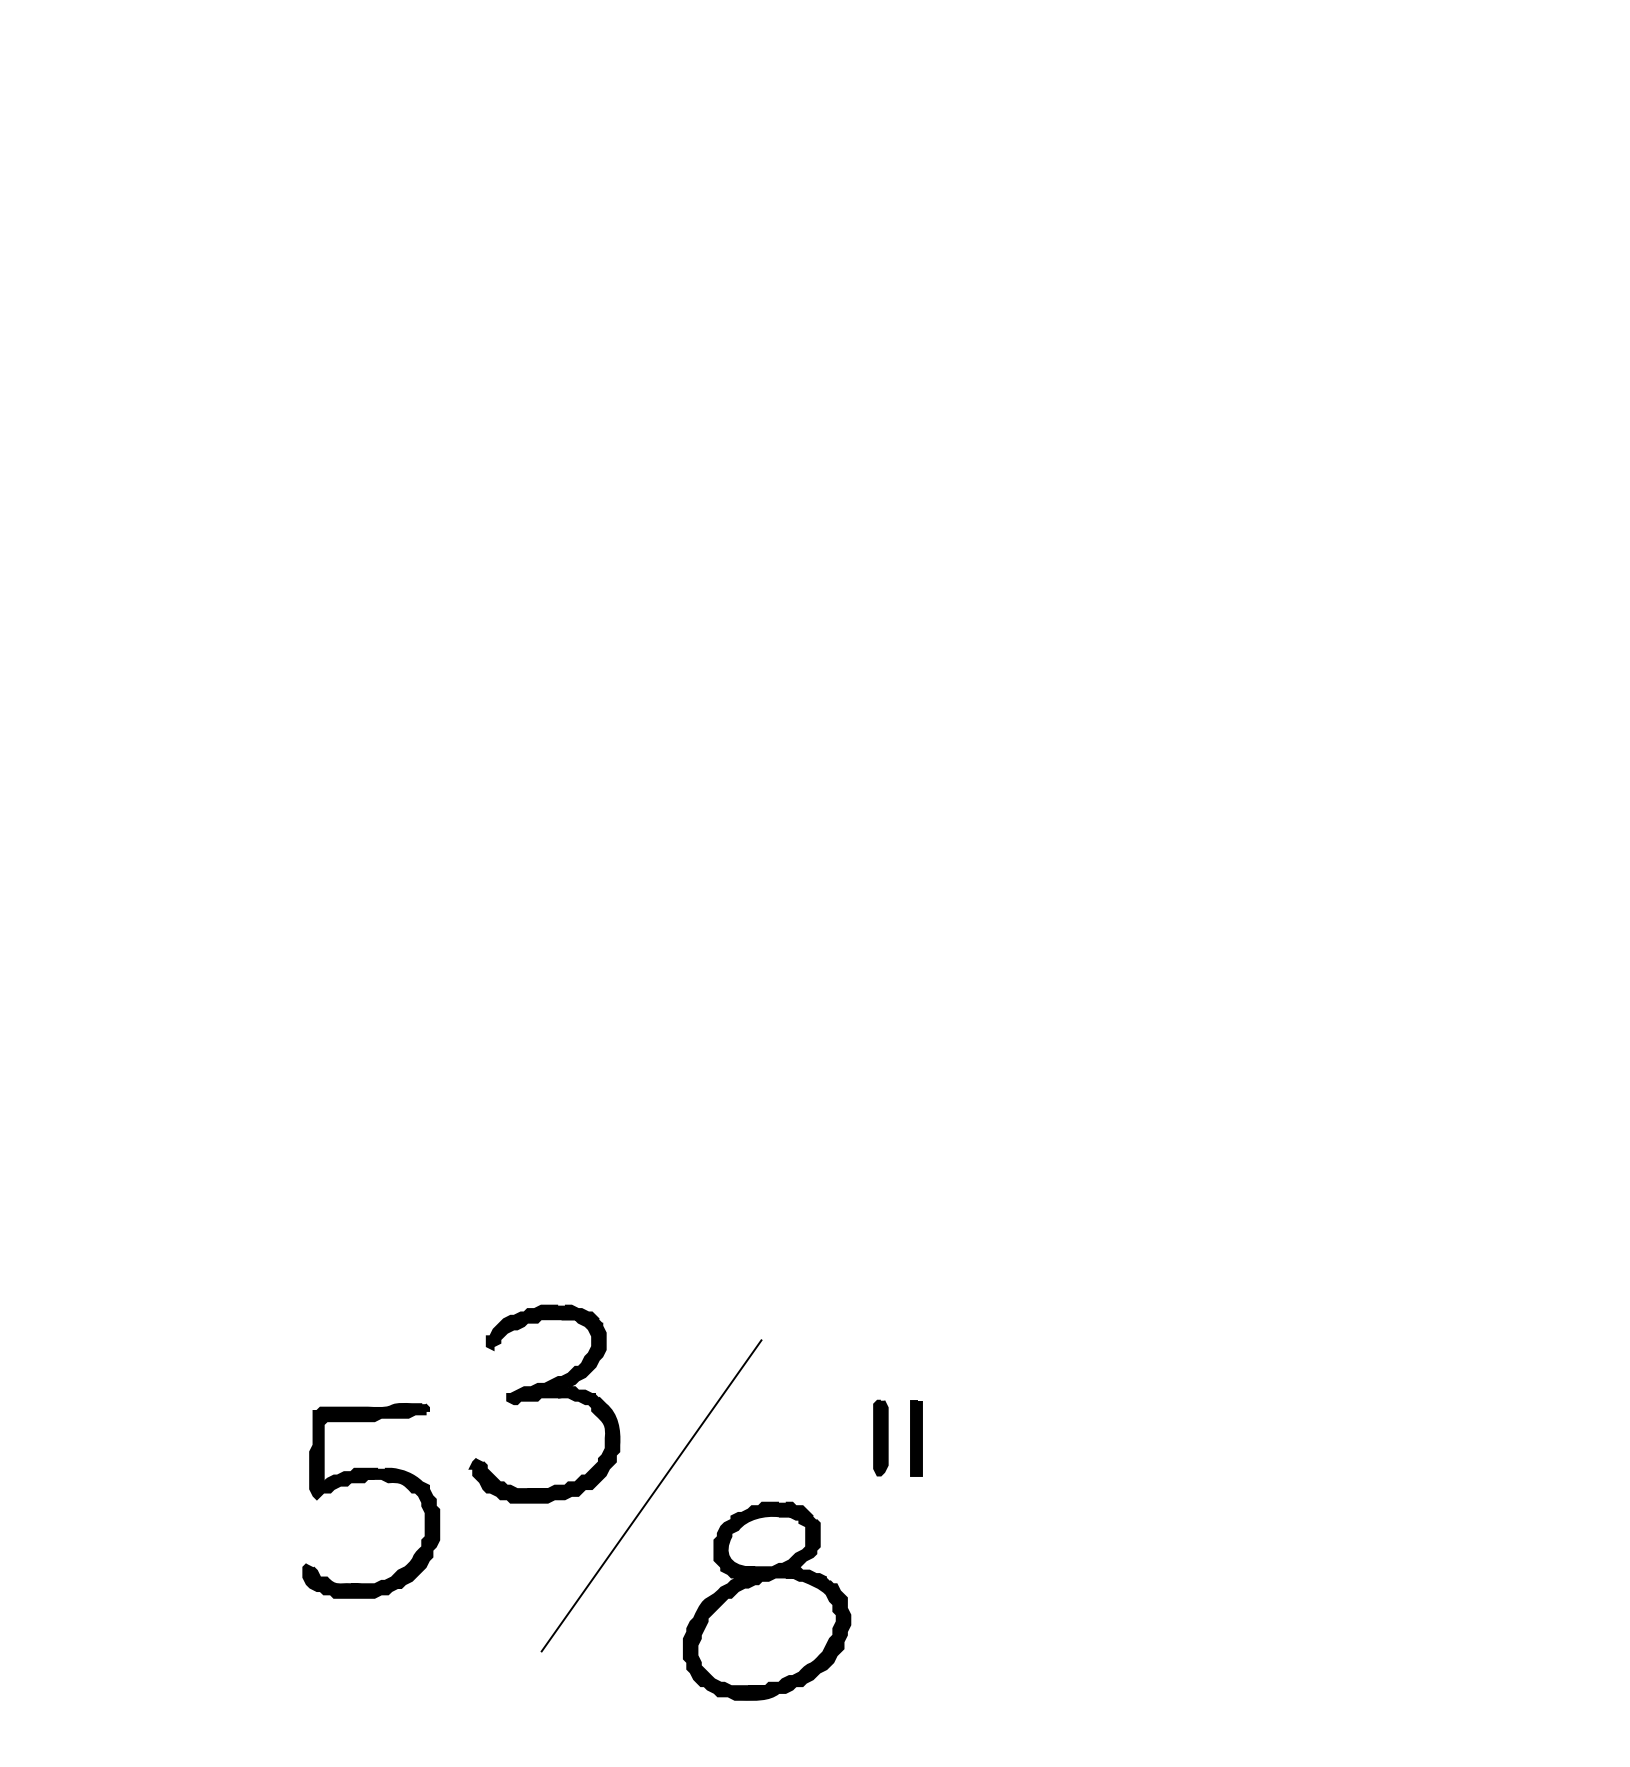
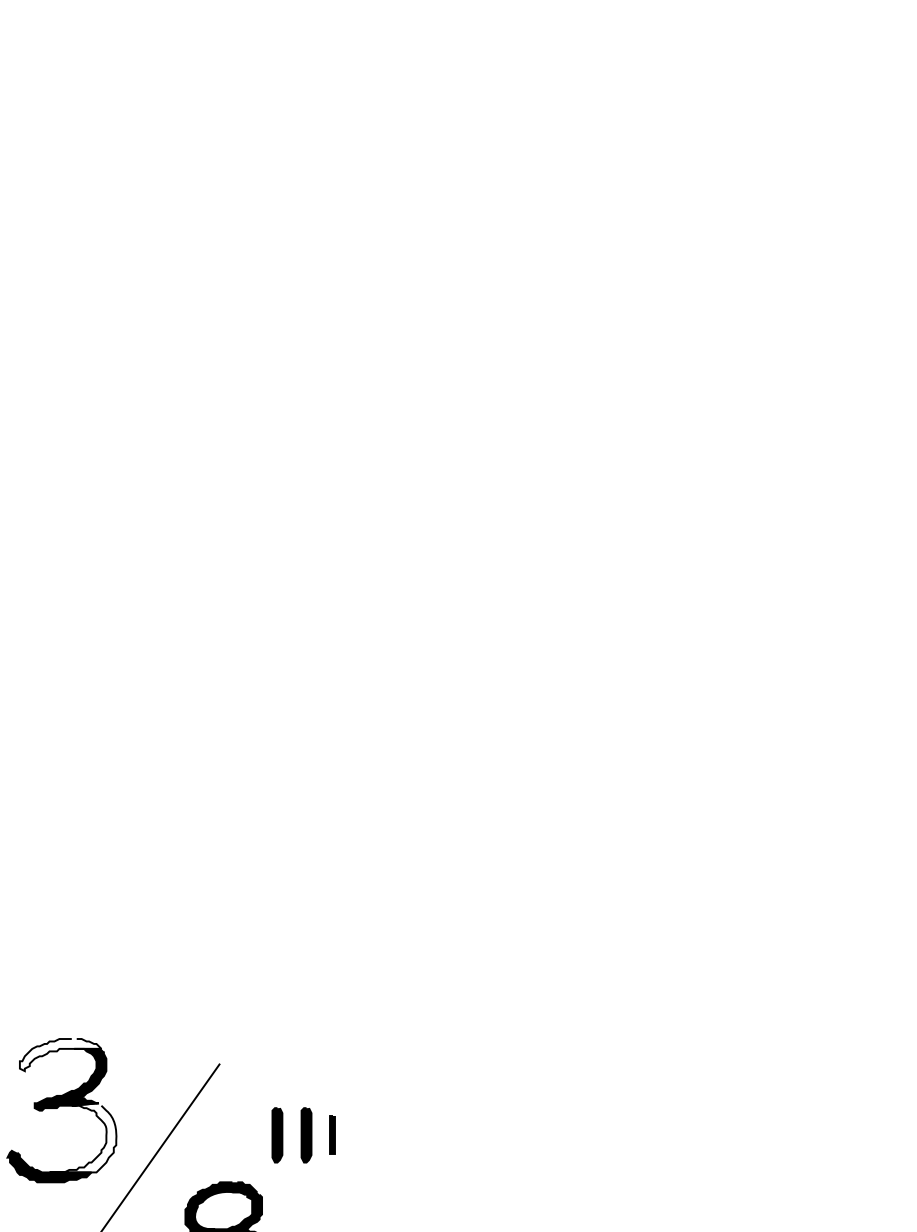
fill: (542, 1327) -> (60, 1054), removed
part: (840, 1437) -> (277, 1134), added
part: (916, 1438) -> (332, 1135), size x0.7
fill: (573, 1441) -> (82, 1137), removed

